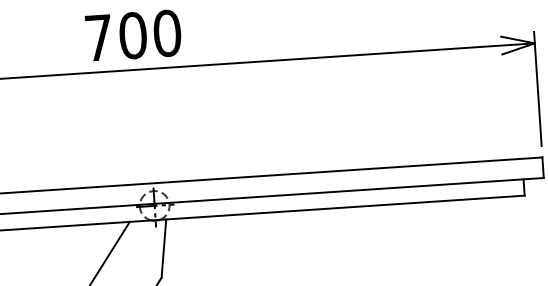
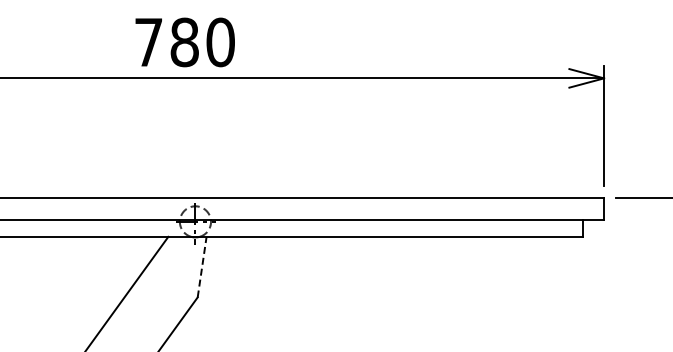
text: (132, 34) -> (184, 41), 700 -> 780
line: (164, 248) -> (202, 267), solid -> dashed

